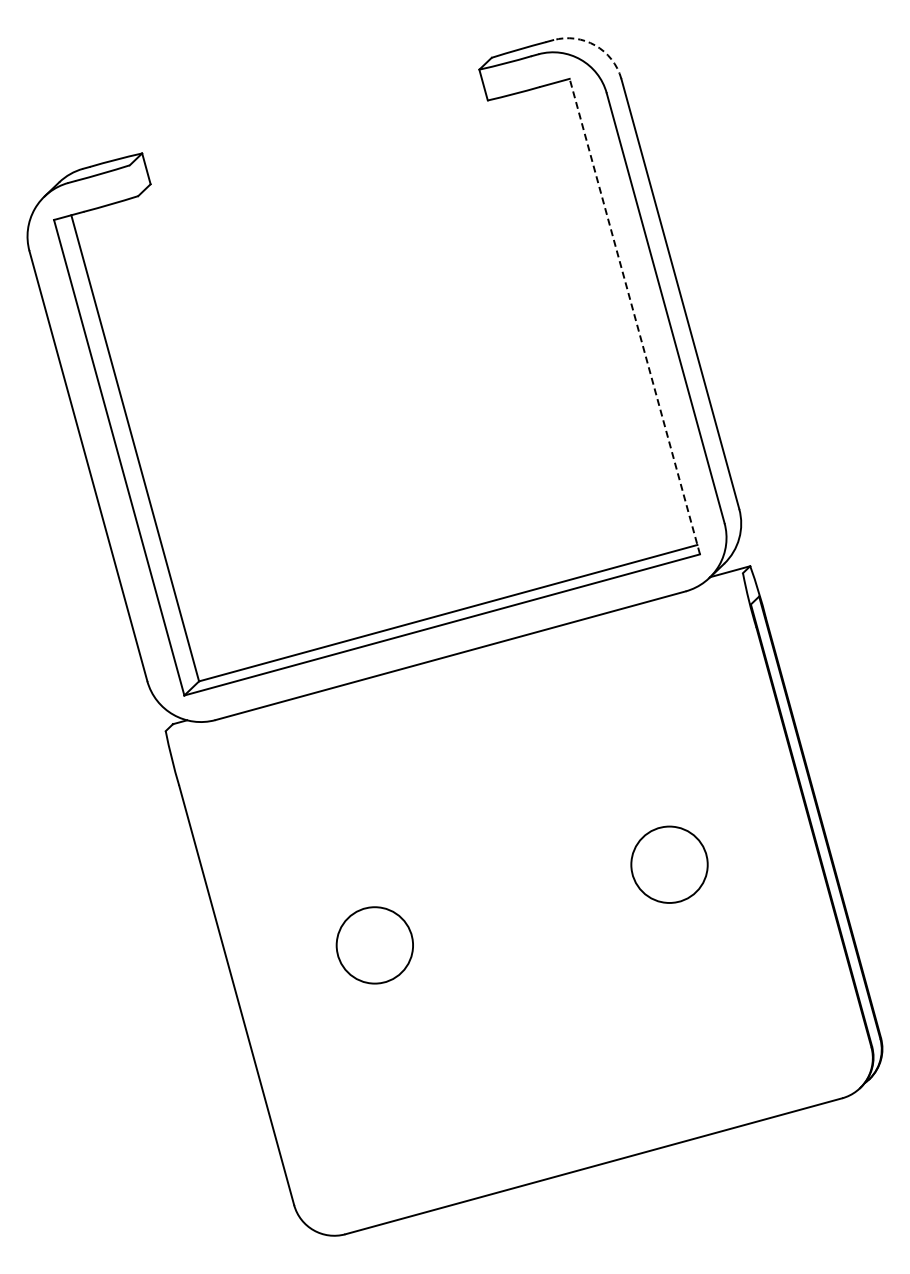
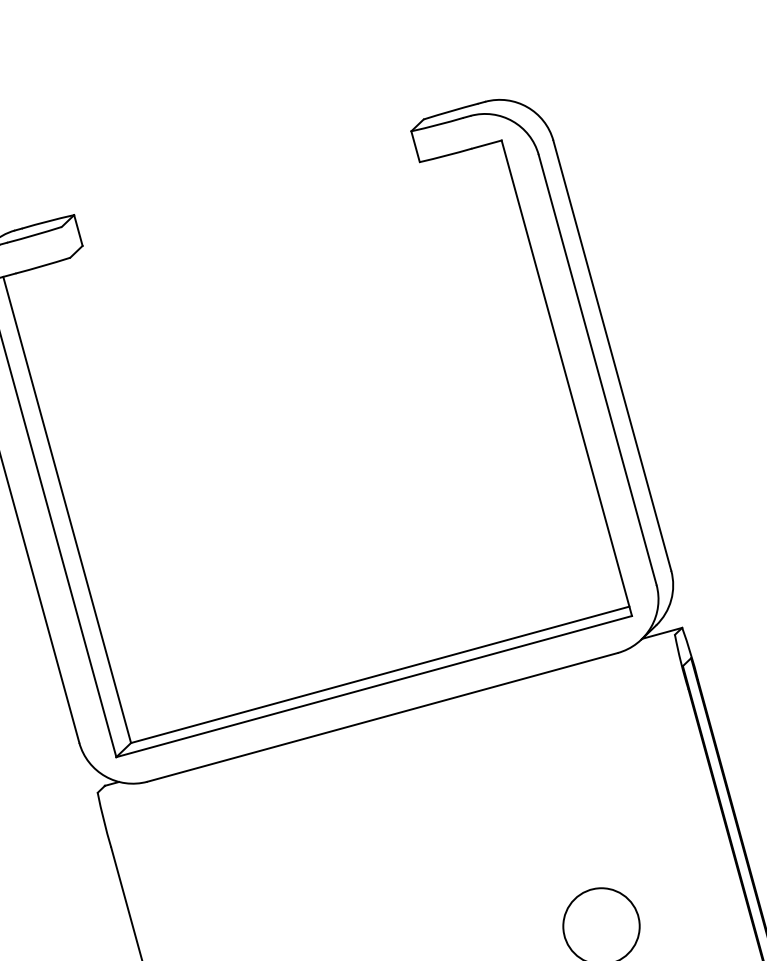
arc: (595, 45) -> (527, 107), dashed -> solid
line: (634, 316) -> (566, 378), dashed -> solid

